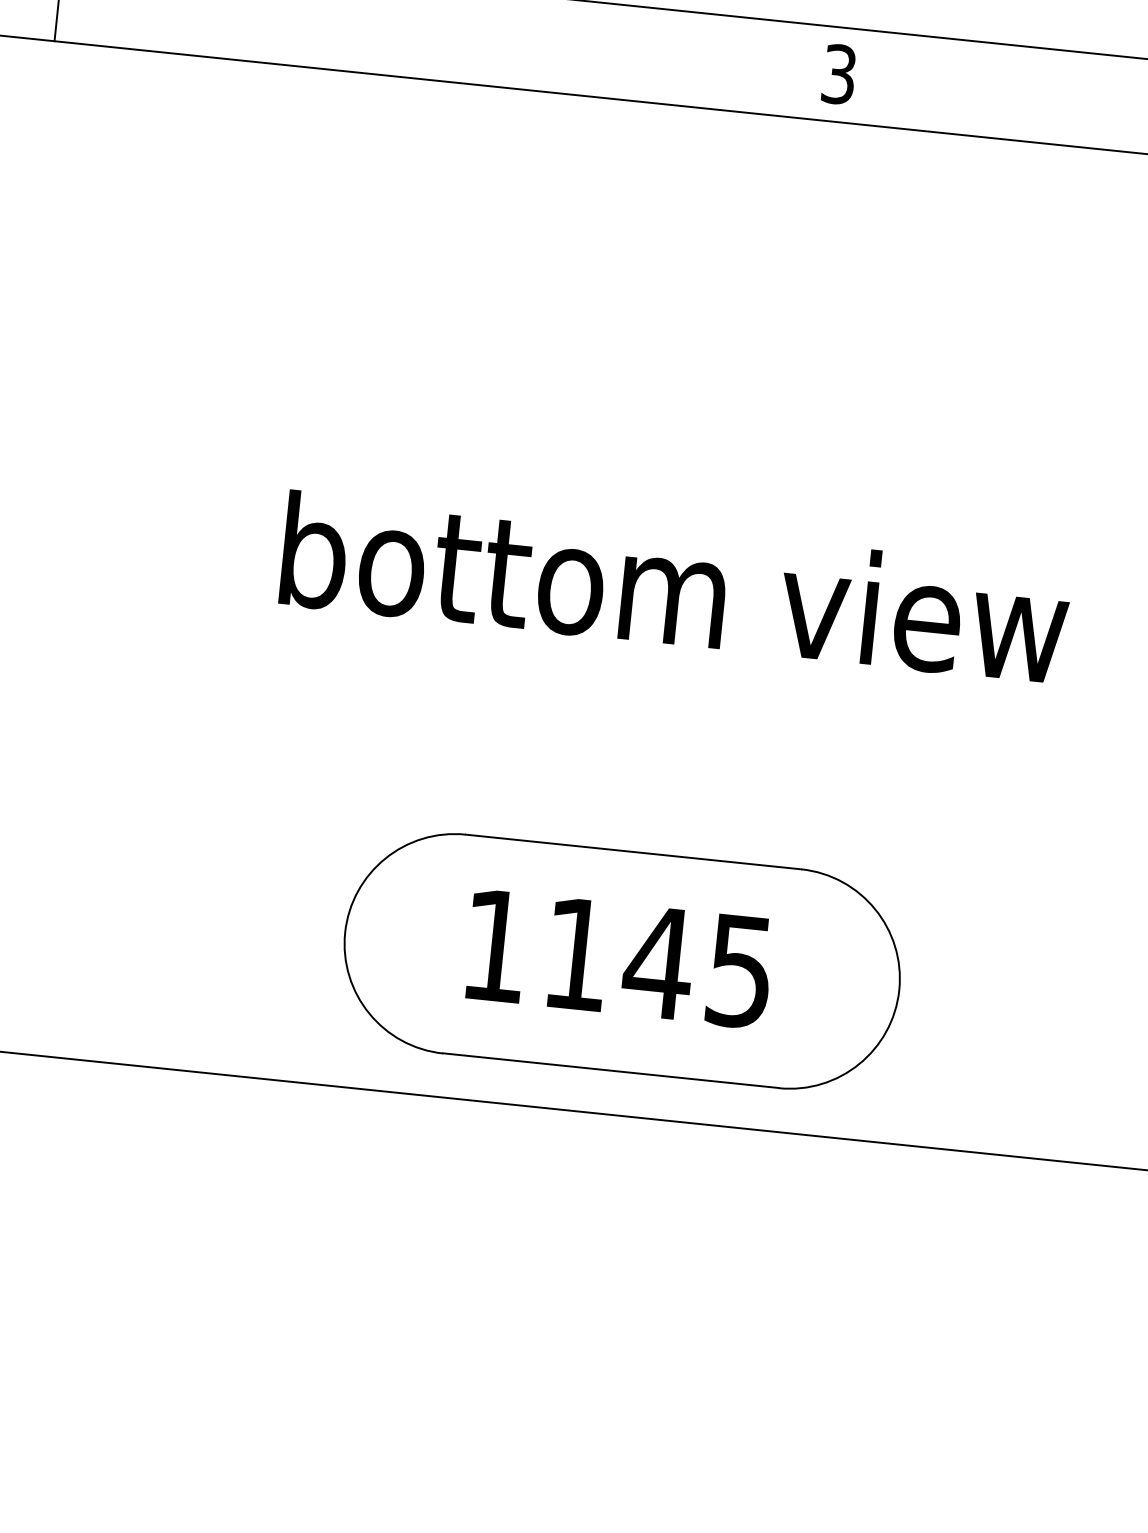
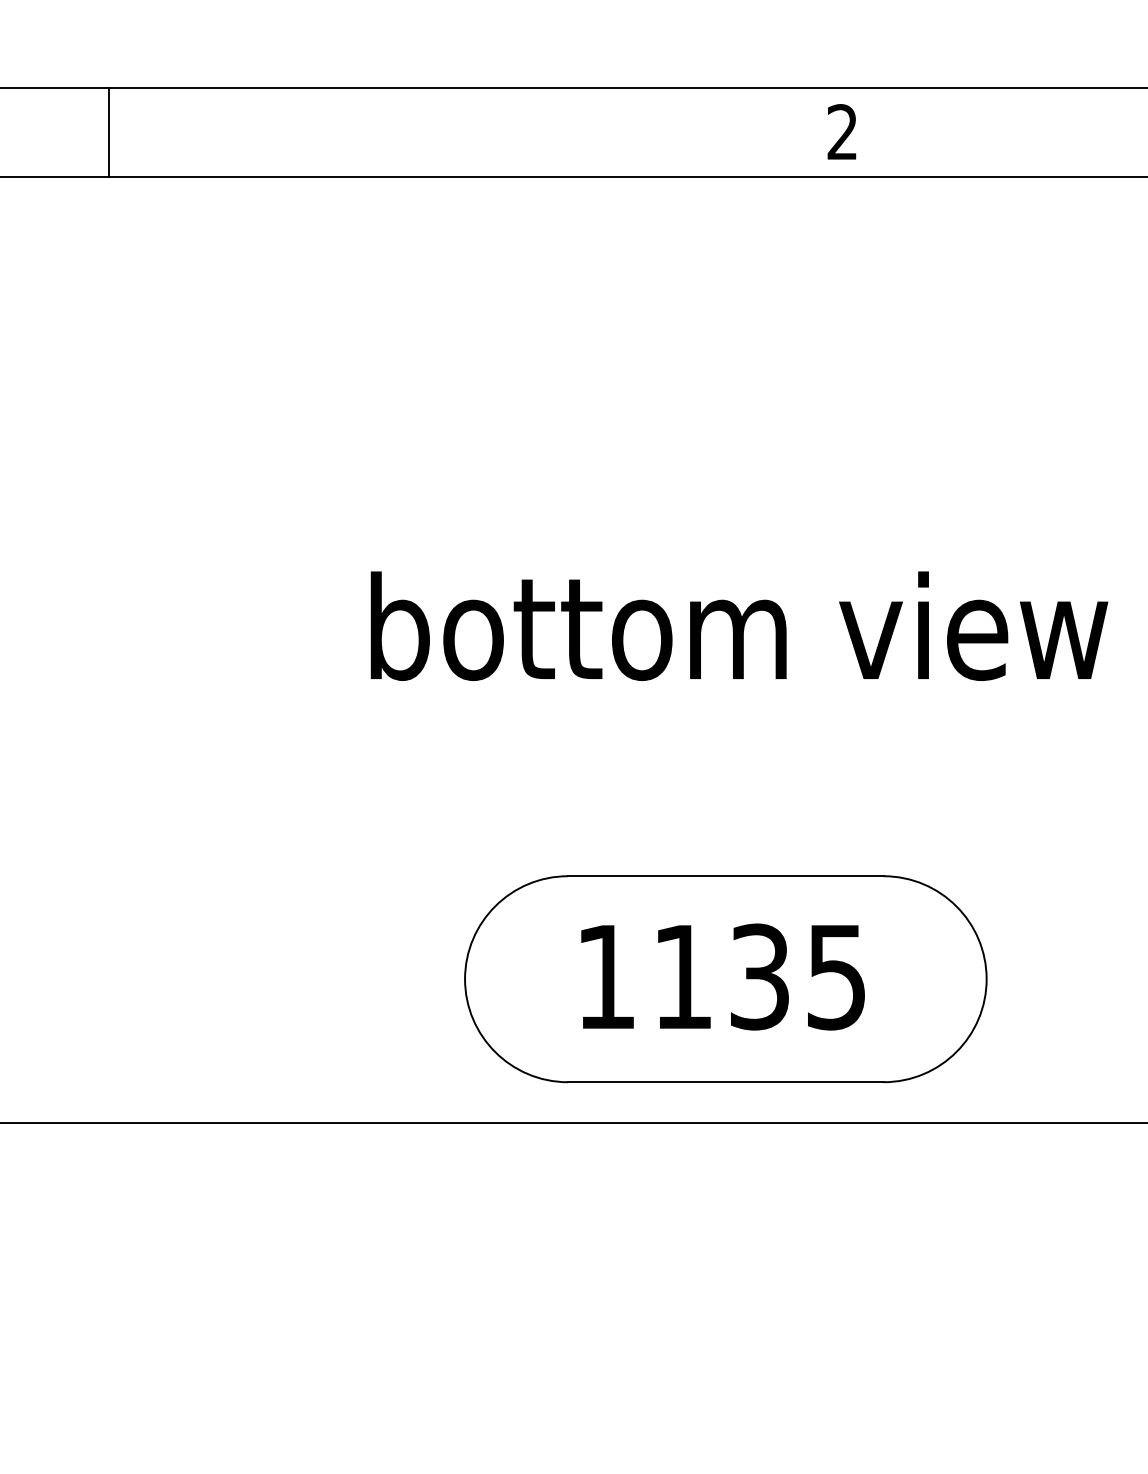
text: (839, 74) -> (842, 132), 3 -> 2
text: (658, 962) -> (759, 976), 1145 -> 1135

